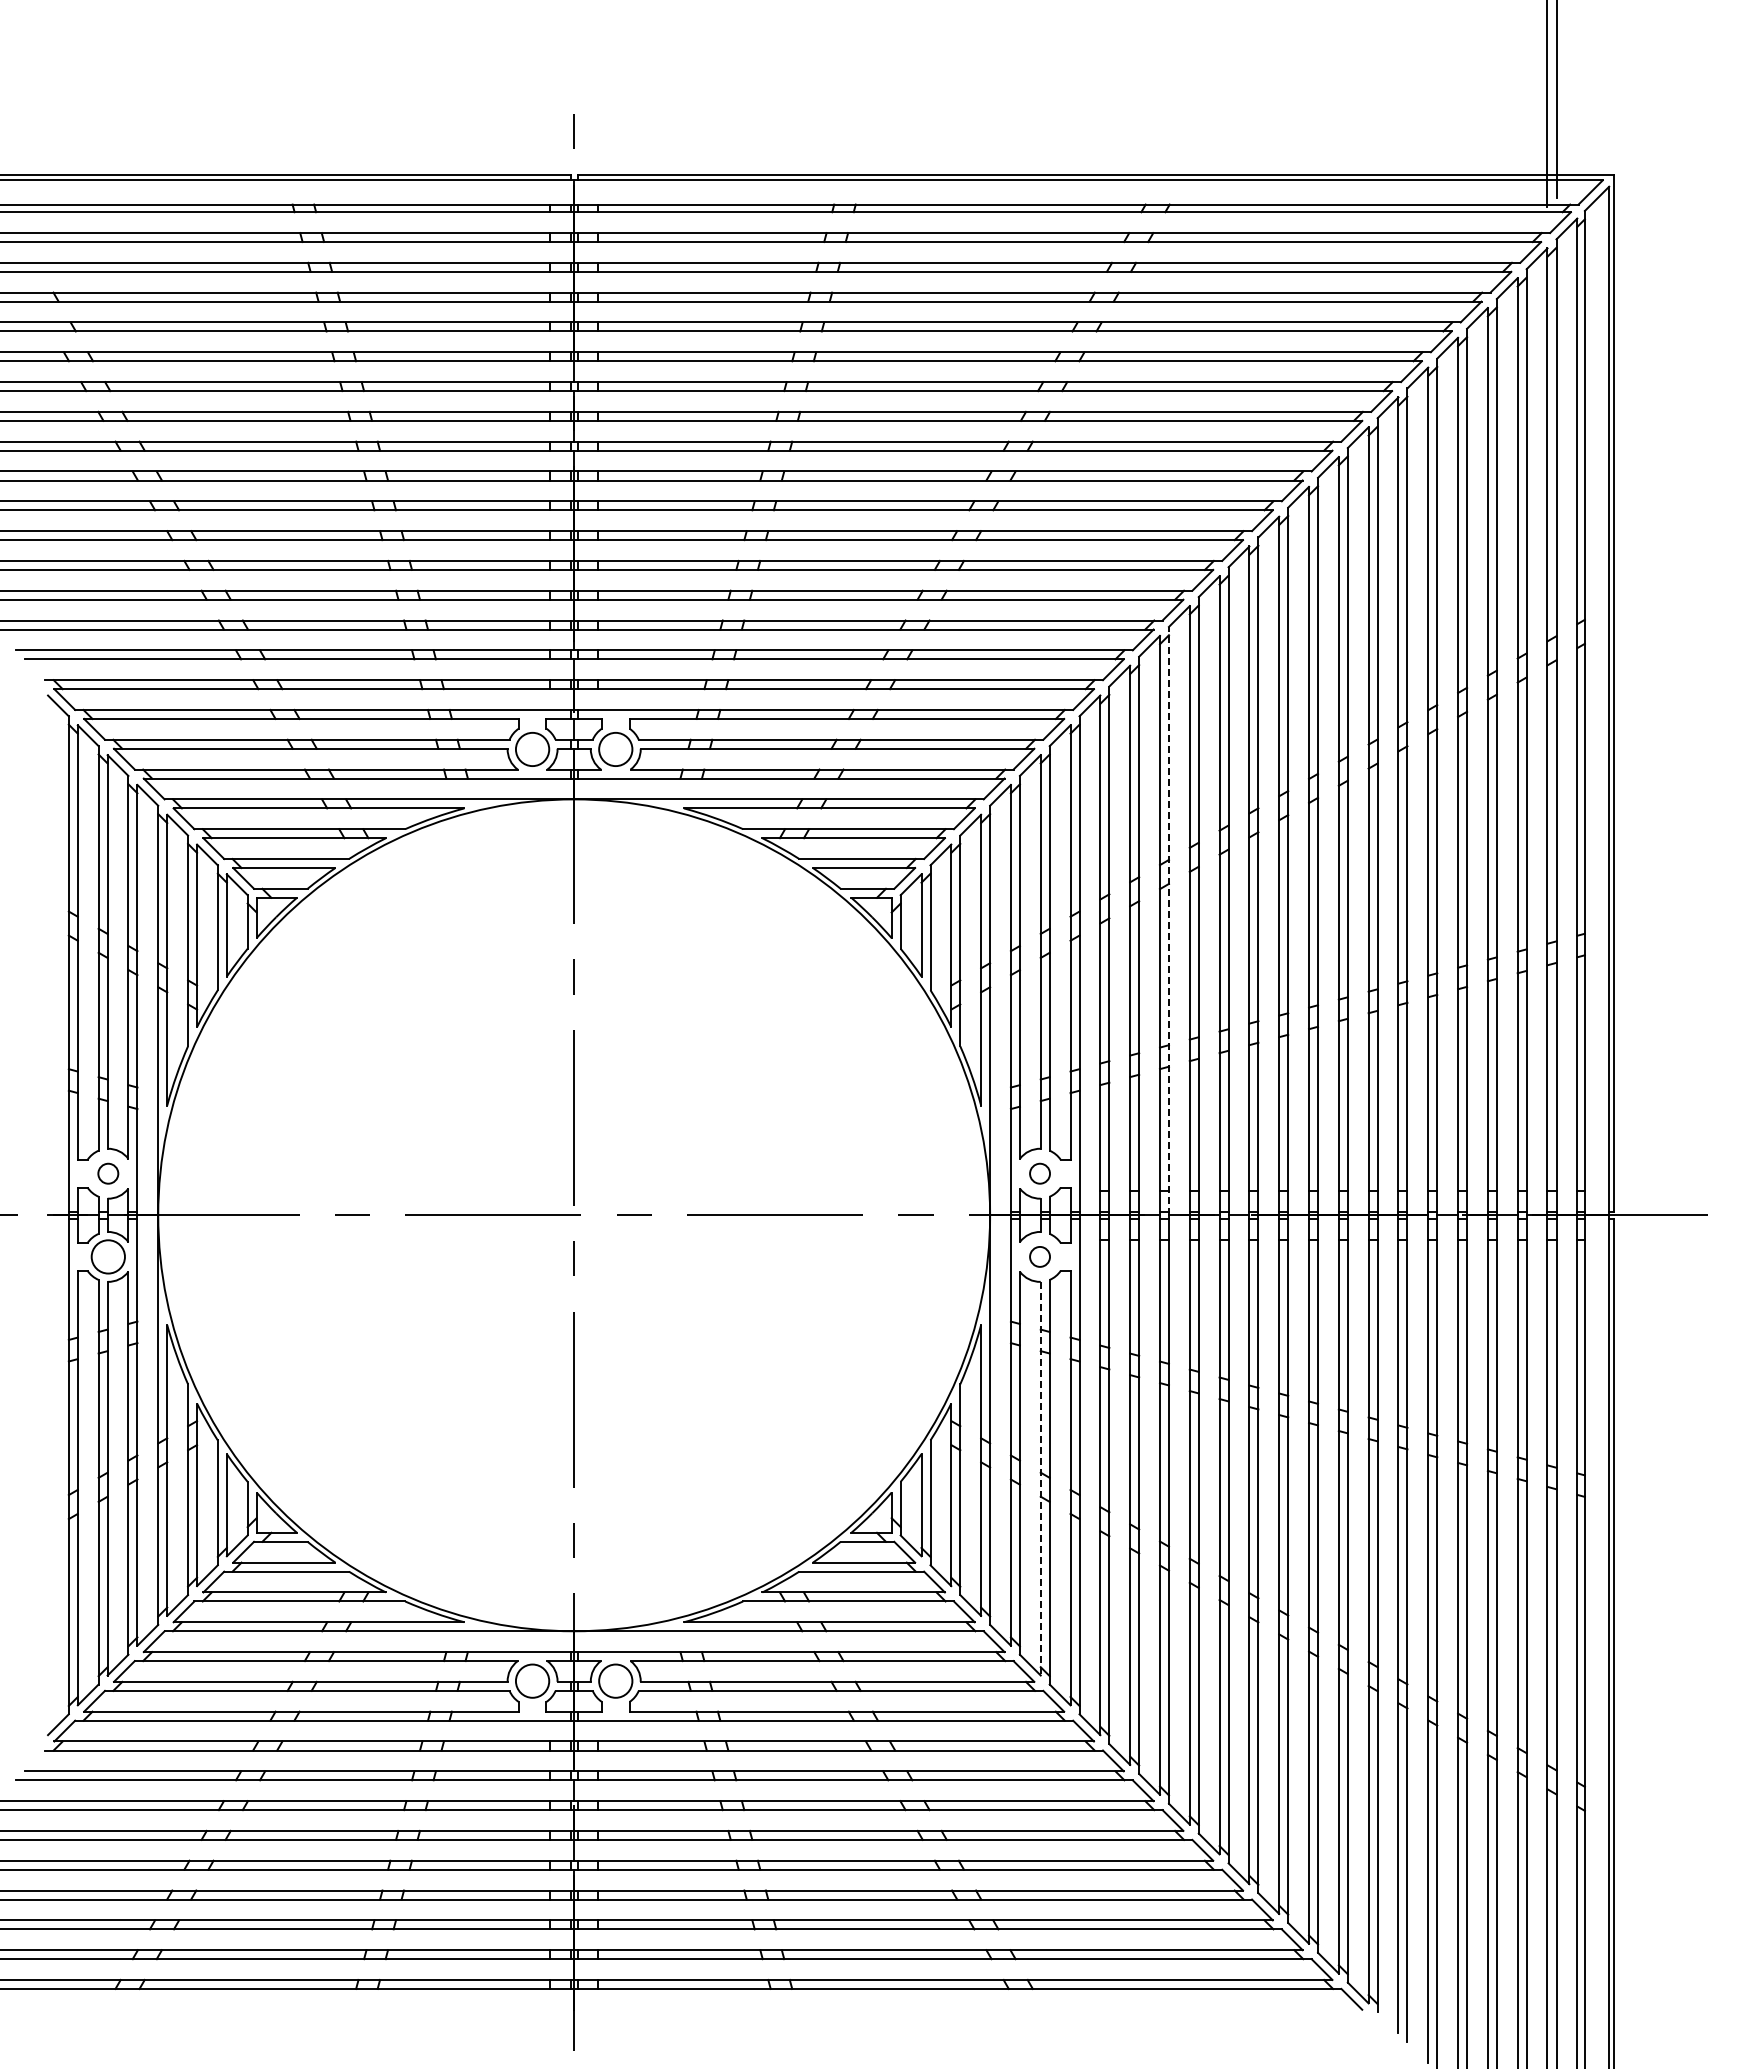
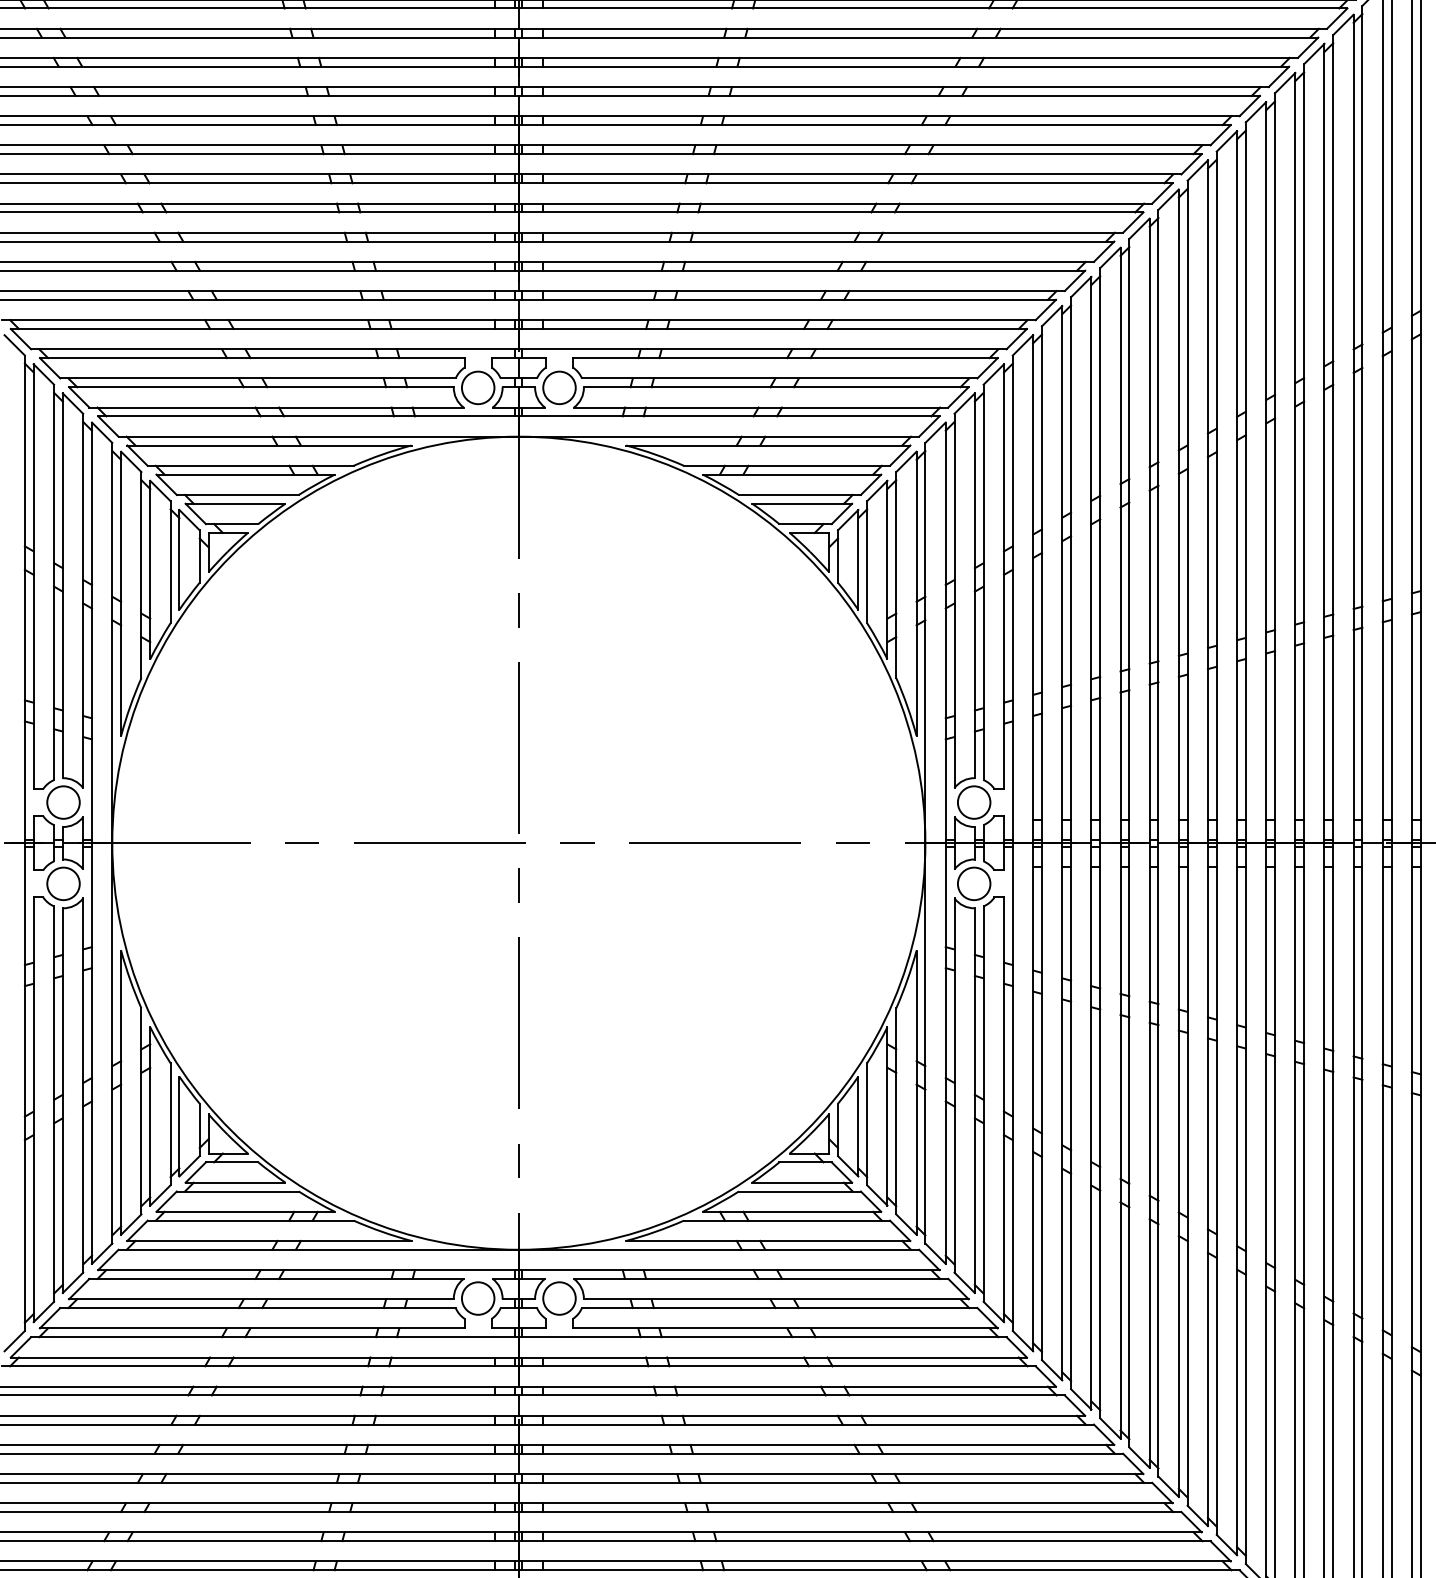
line: (1168, 920) -> (1099, 555), dashed -> solid
circle: (107, 1173) -> (62, 802), size x1.67
circle: (1039, 1173) -> (973, 802), size x1.67
circle: (1039, 1256) -> (973, 883), size x1.67
line: (1040, 1478) -> (974, 1100), dashed -> solid

